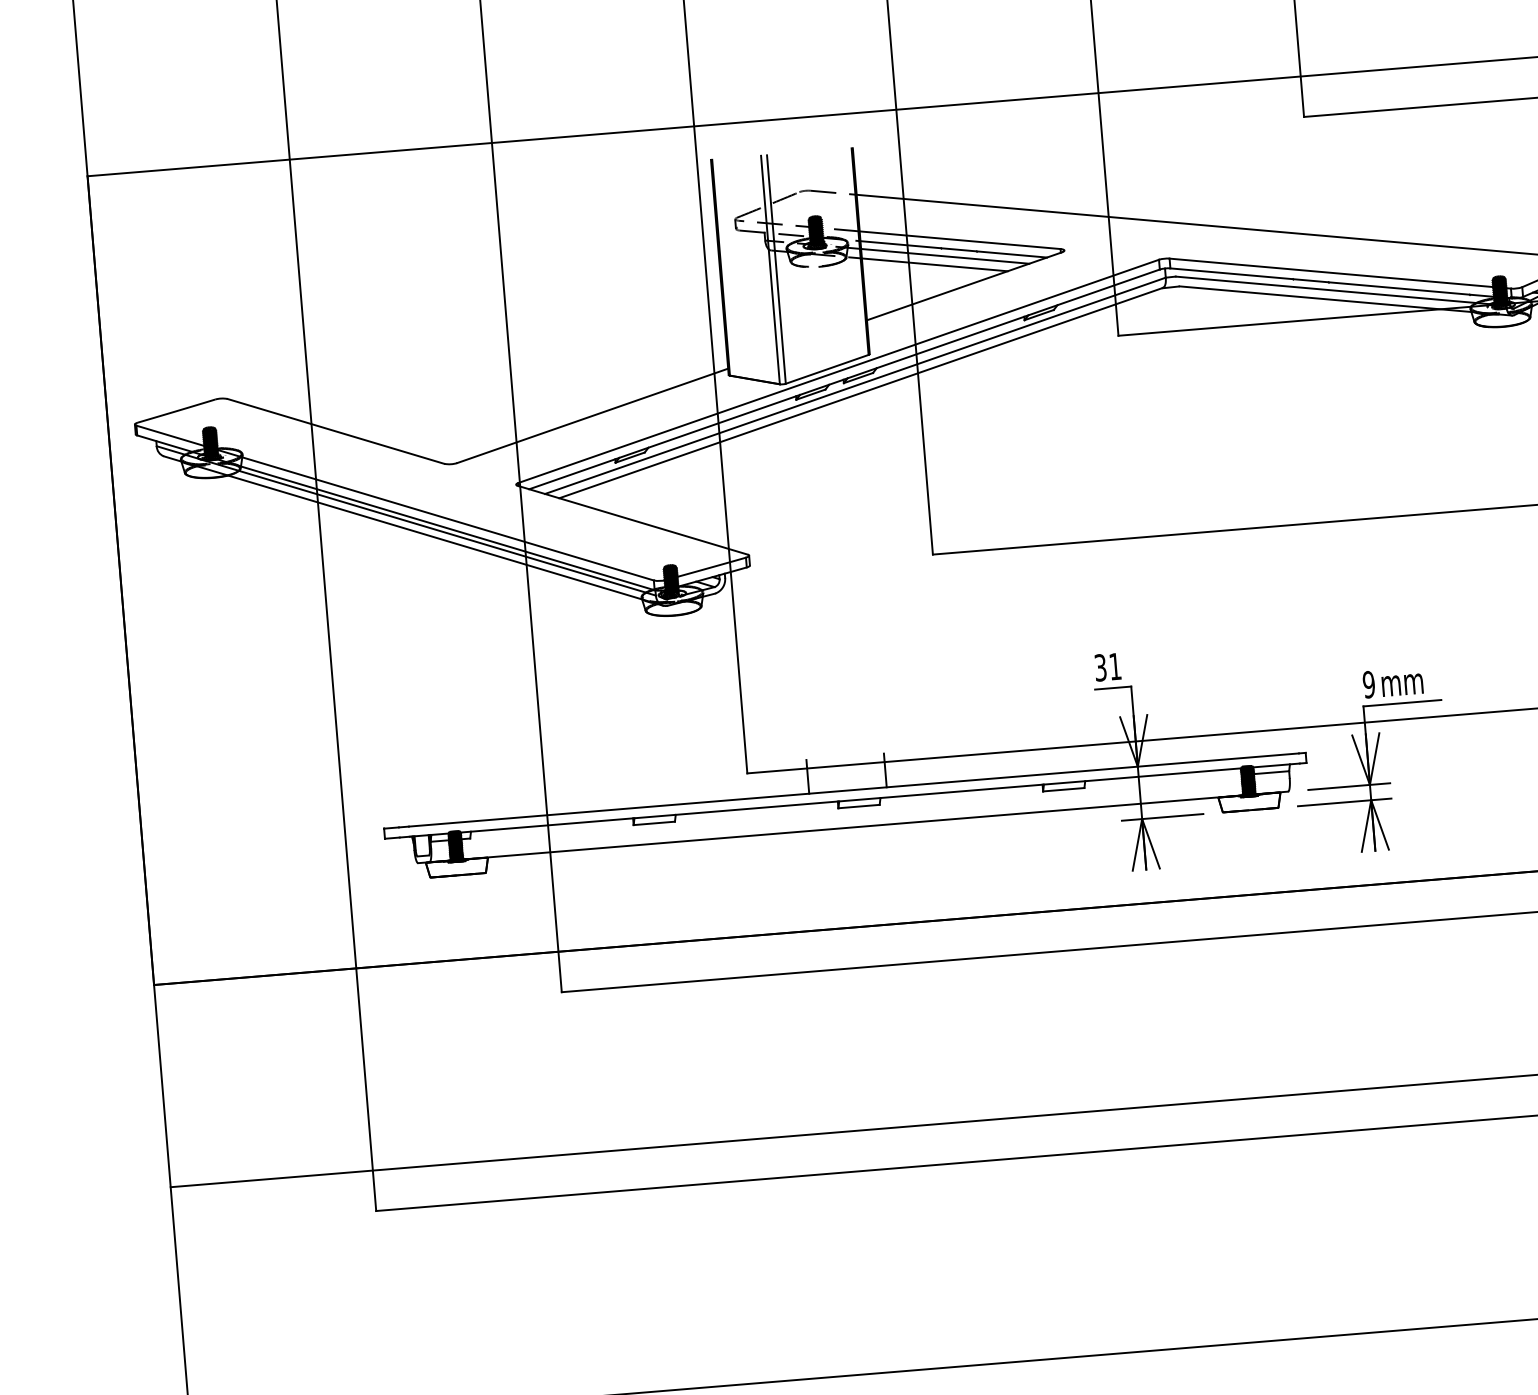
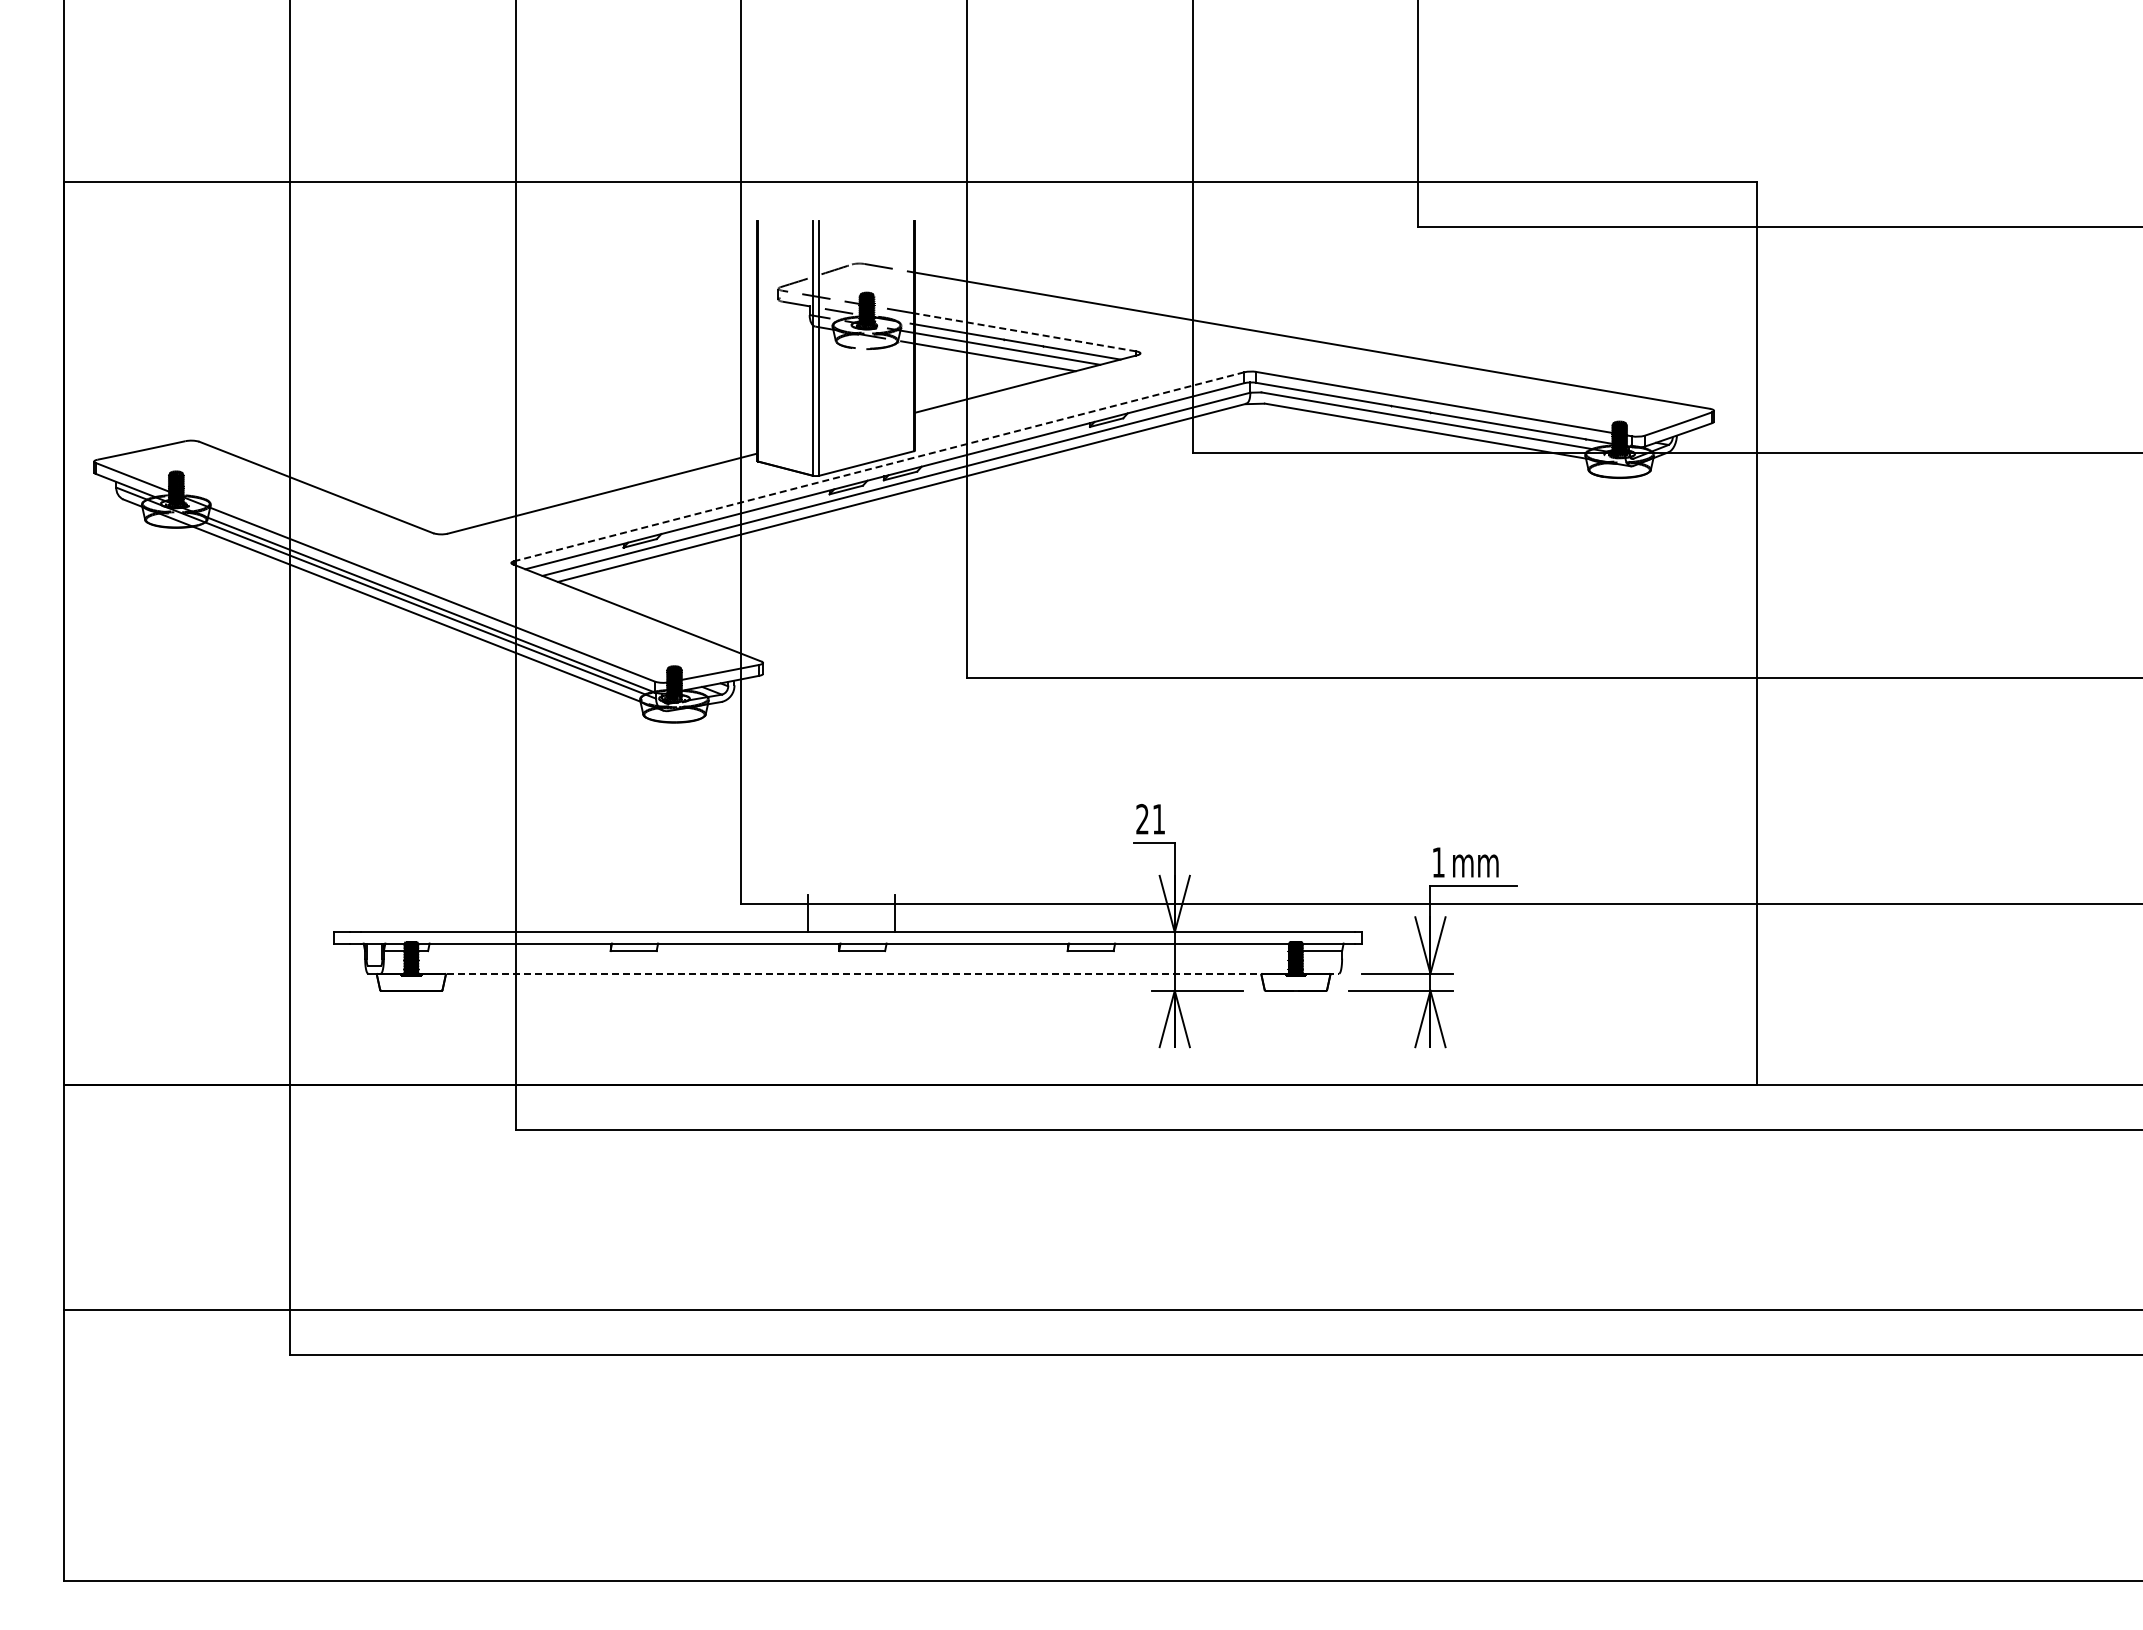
line: (959, 240) -> (1025, 332), solid -> dashed
line: (838, 371) -> (878, 466), solid -> dashed
text: (1100, 668) -> (1142, 819), 31 -> 21
text: (1368, 684) -> (1438, 862), 9 -> 1
line: (859, 826) -> (860, 973), solid -> dashed

